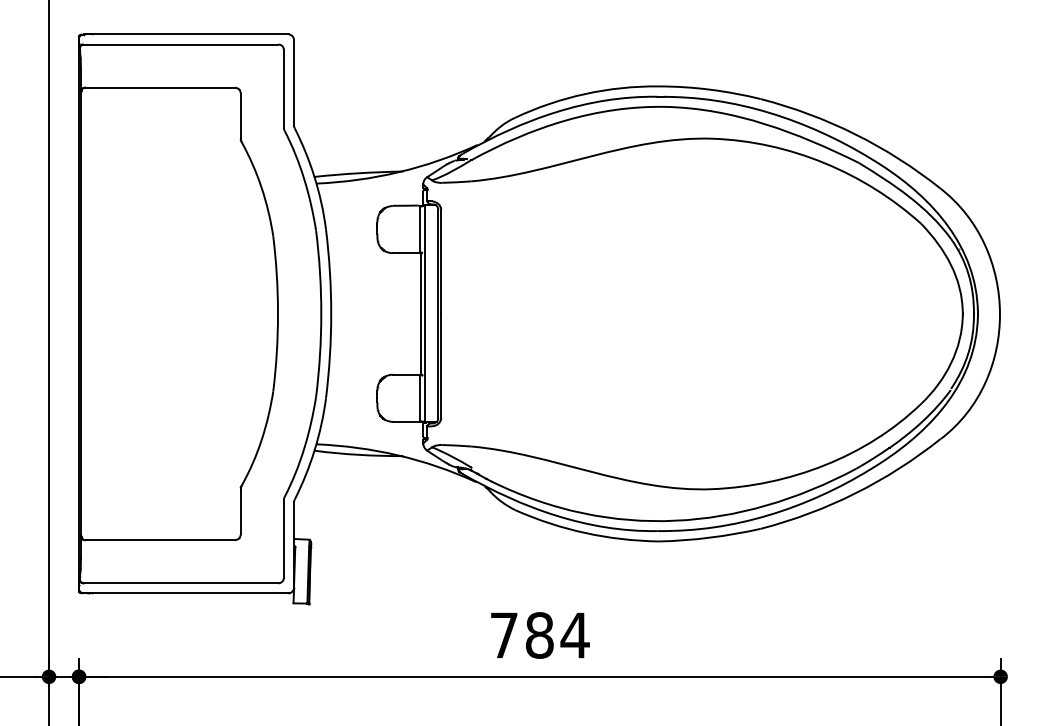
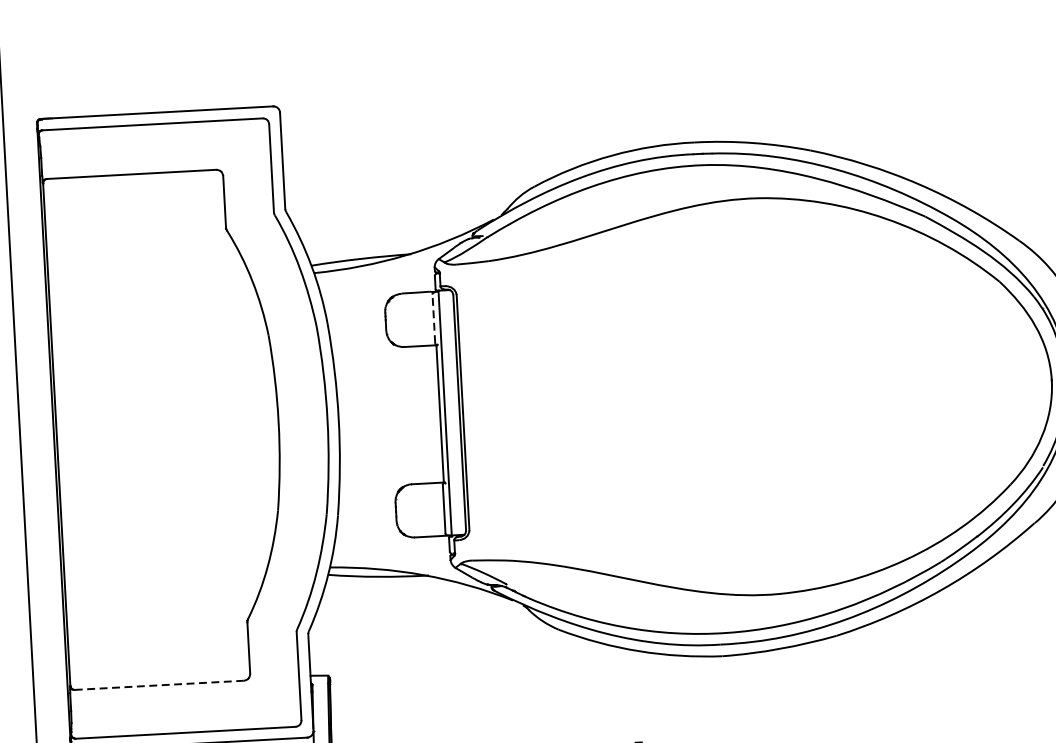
line: (420, 229) -> (434, 318), solid -> dashed
line: (160, 540) -> (159, 685), solid -> dashed

